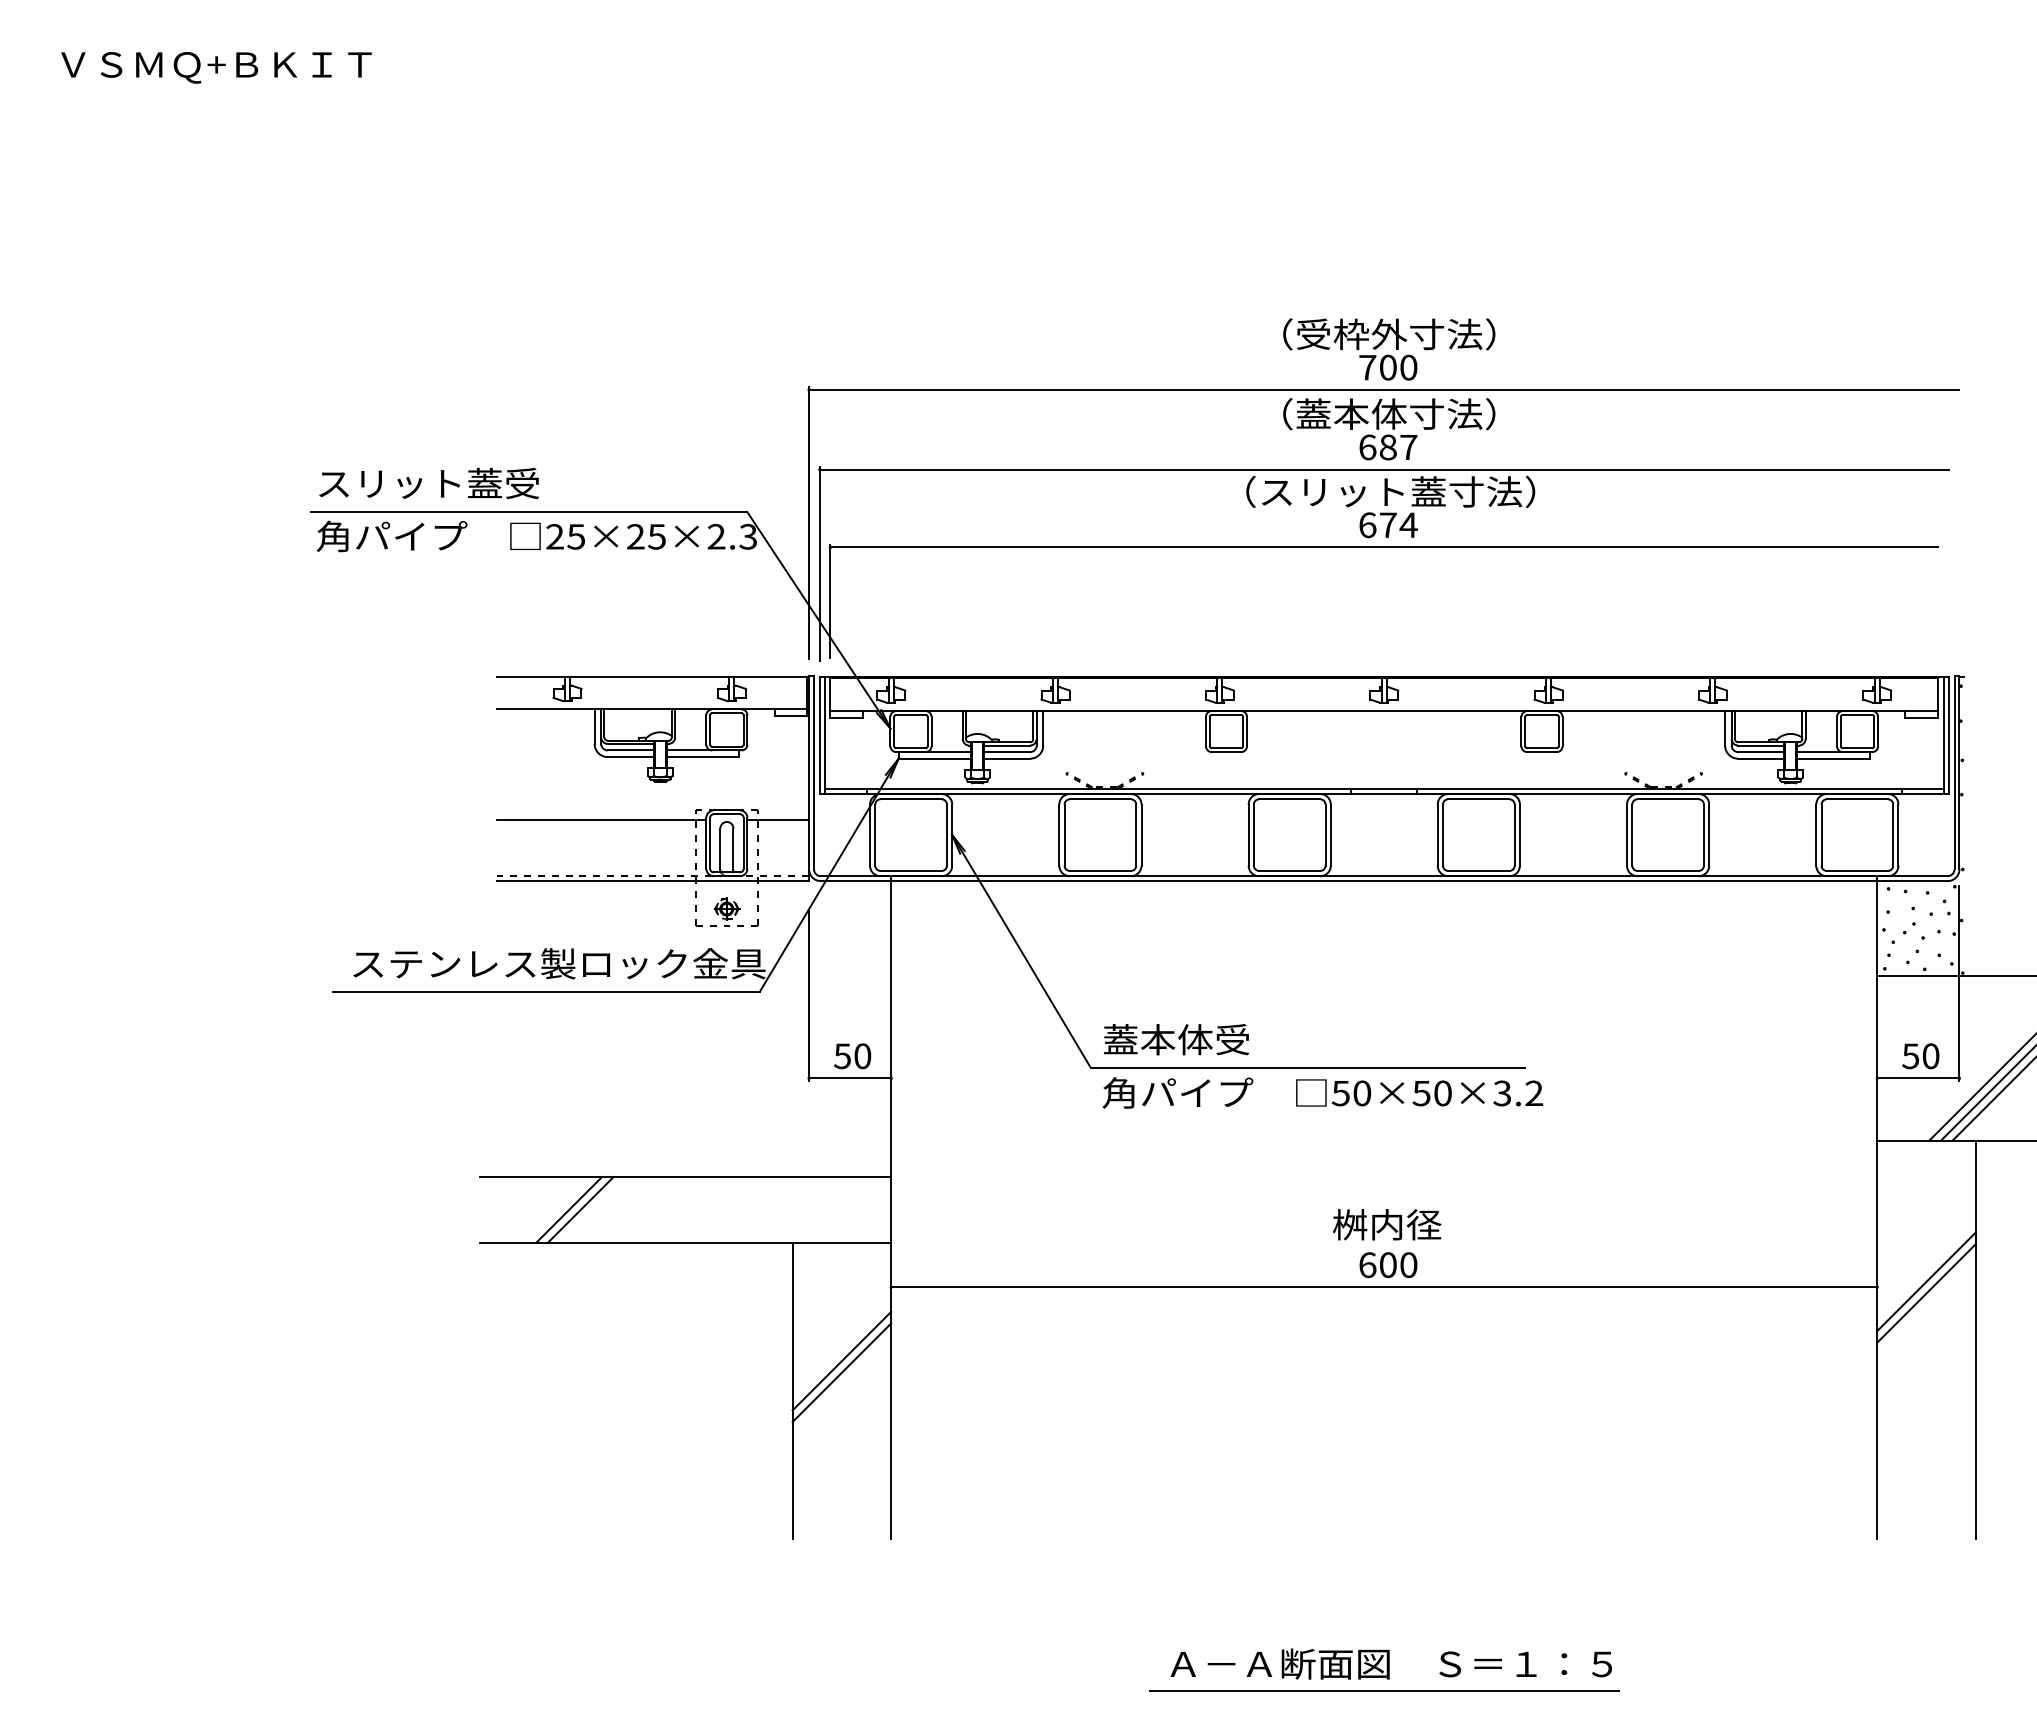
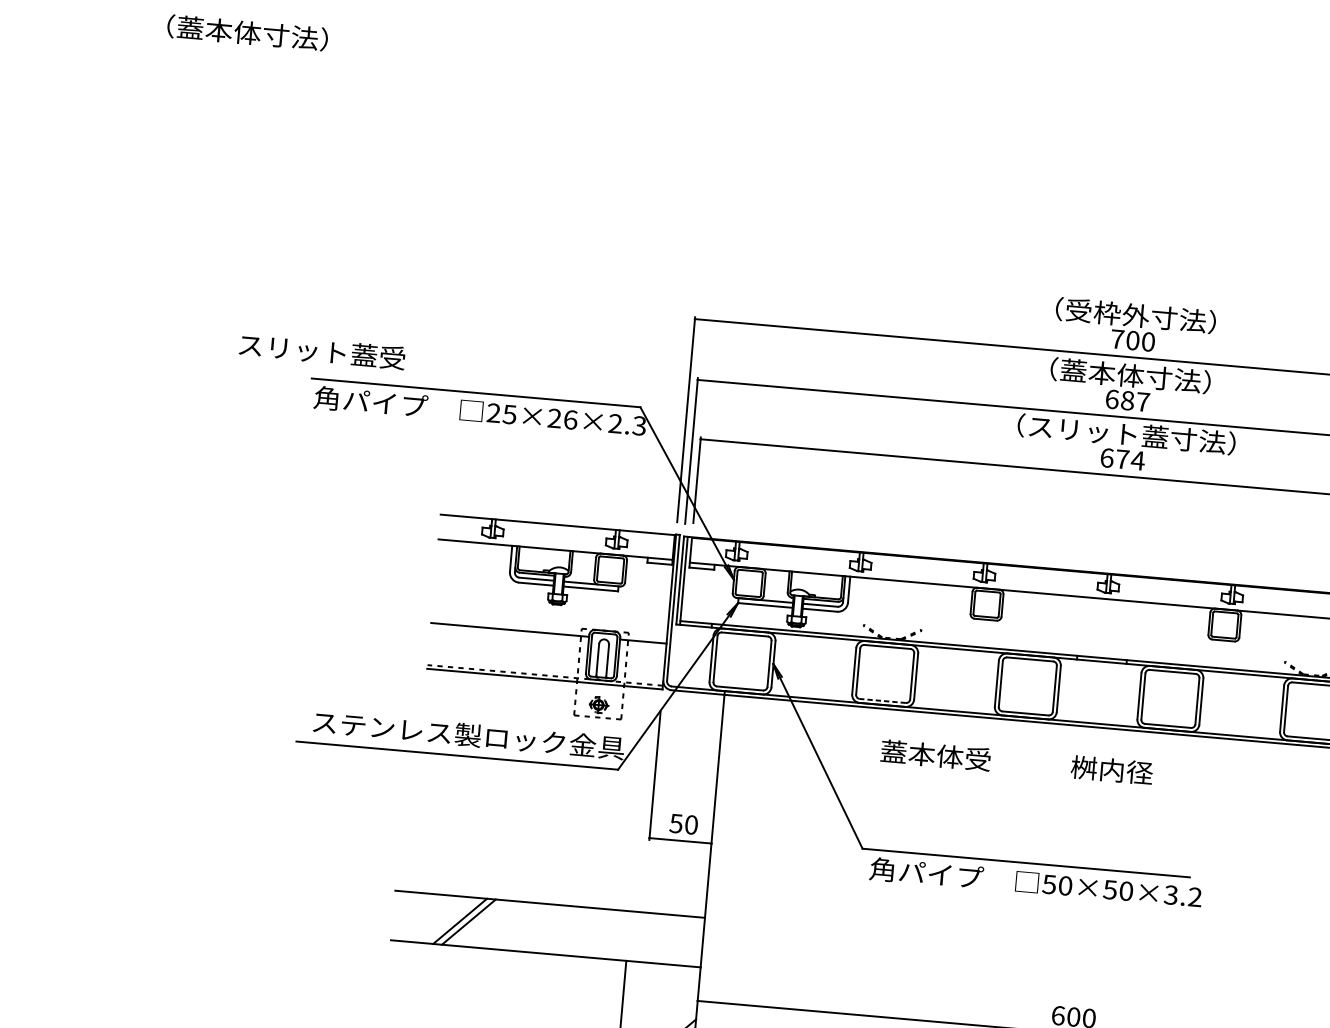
text: (216, 65) -> (269, 35), ＶＳＭＱ+ＢＫＩＴ -> （蓋本体寸法）
text: (428, 483) -> (321, 351), moved
text: (656, 536) -> (570, 419), 25×25×2.3 -> 25×26×2.3
line: (1100, 870) -> (882, 700), solid -> dashed
text: (1176, 1039) -> (935, 755), moved
text: (1387, 1224) -> (1112, 770), moved

